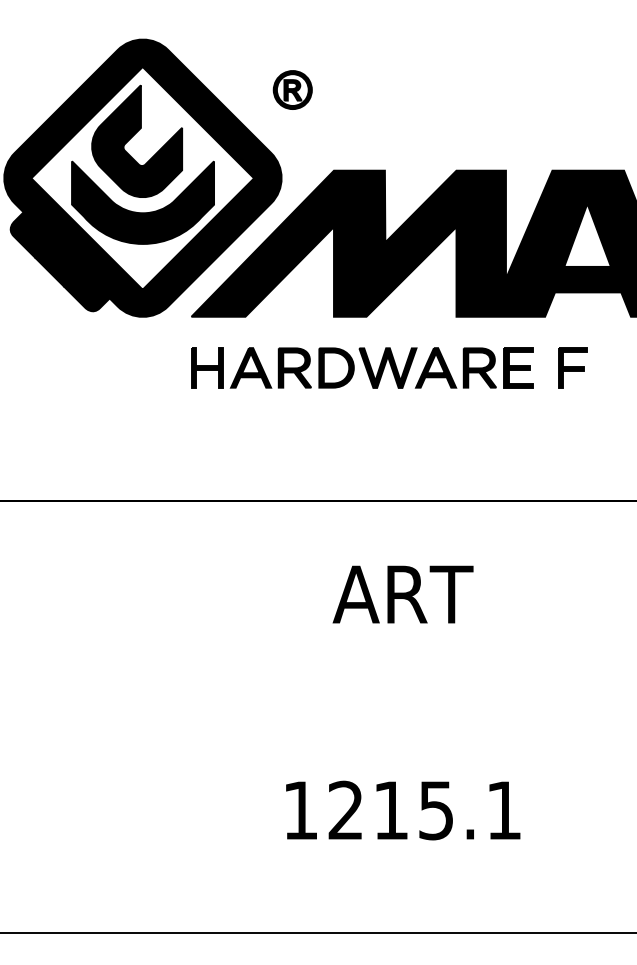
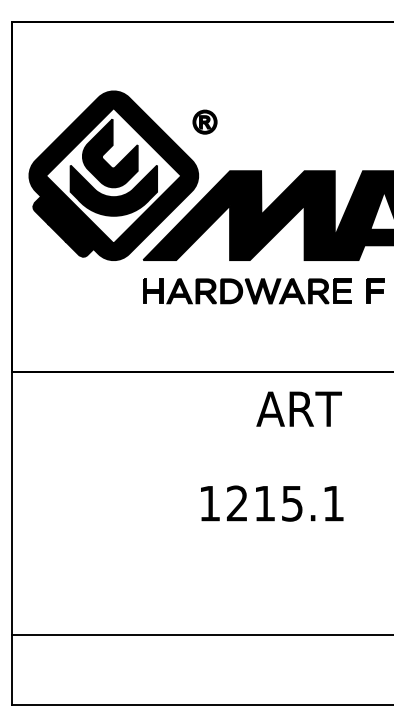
text: (402, 593) -> (298, 408), moved
text: (403, 810) -> (272, 503), moved

